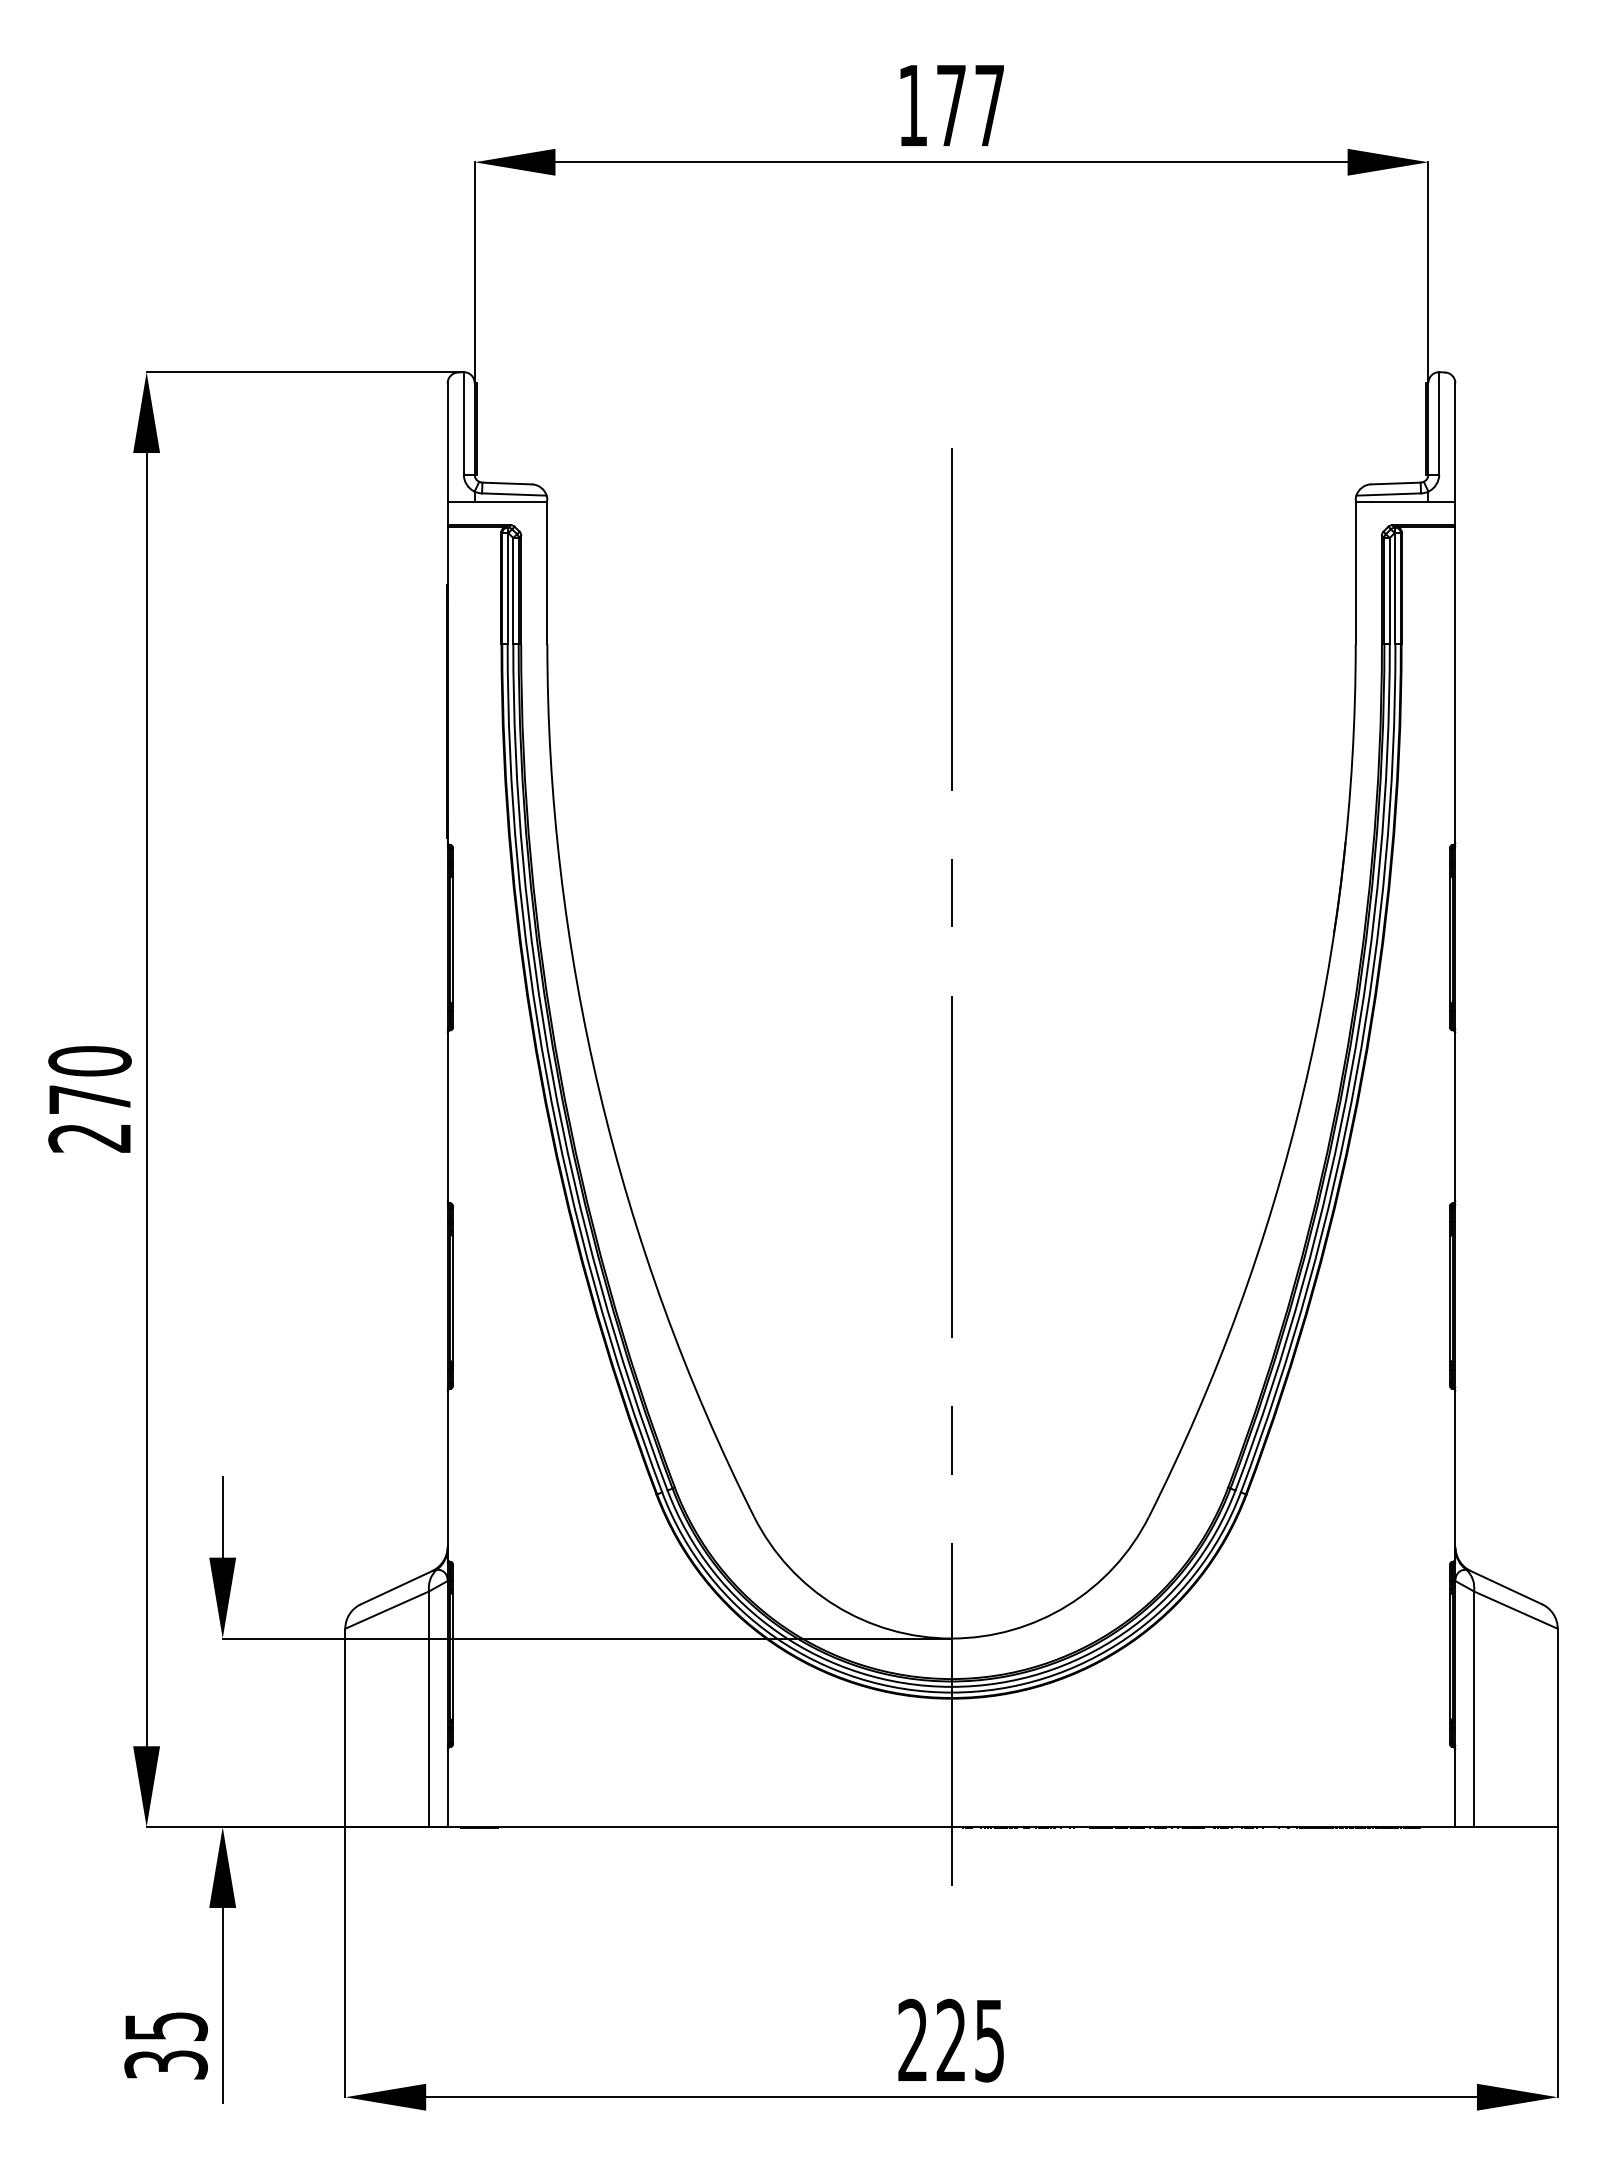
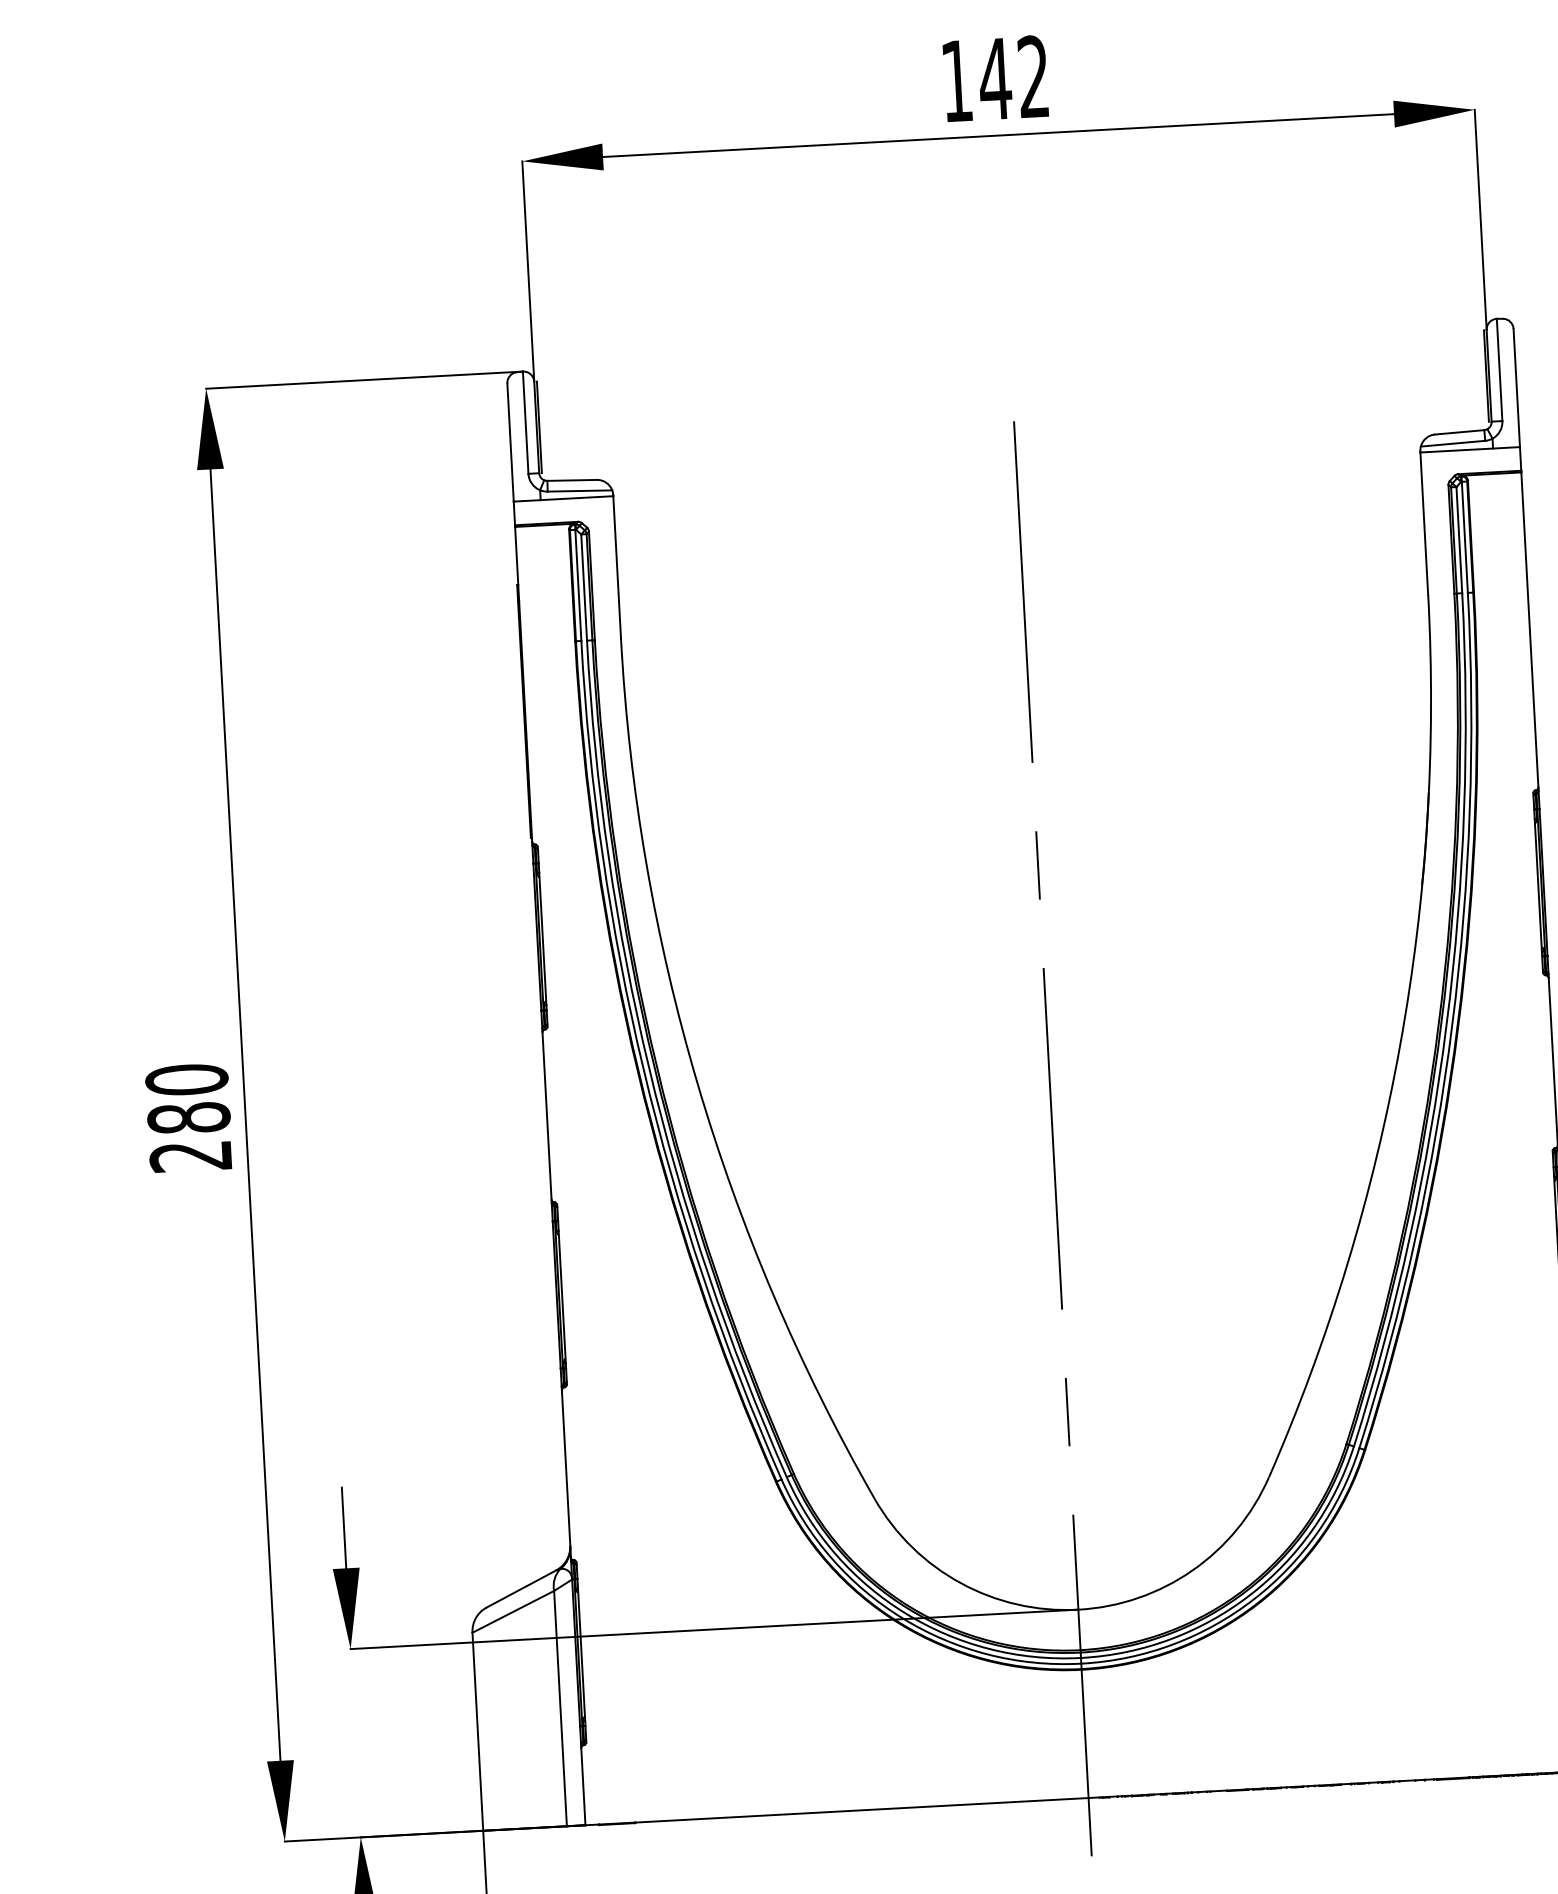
text: (969, 104) -> (1013, 76), 177 -> 142
text: (89, 1099) -> (188, 1118), 270 -> 280

